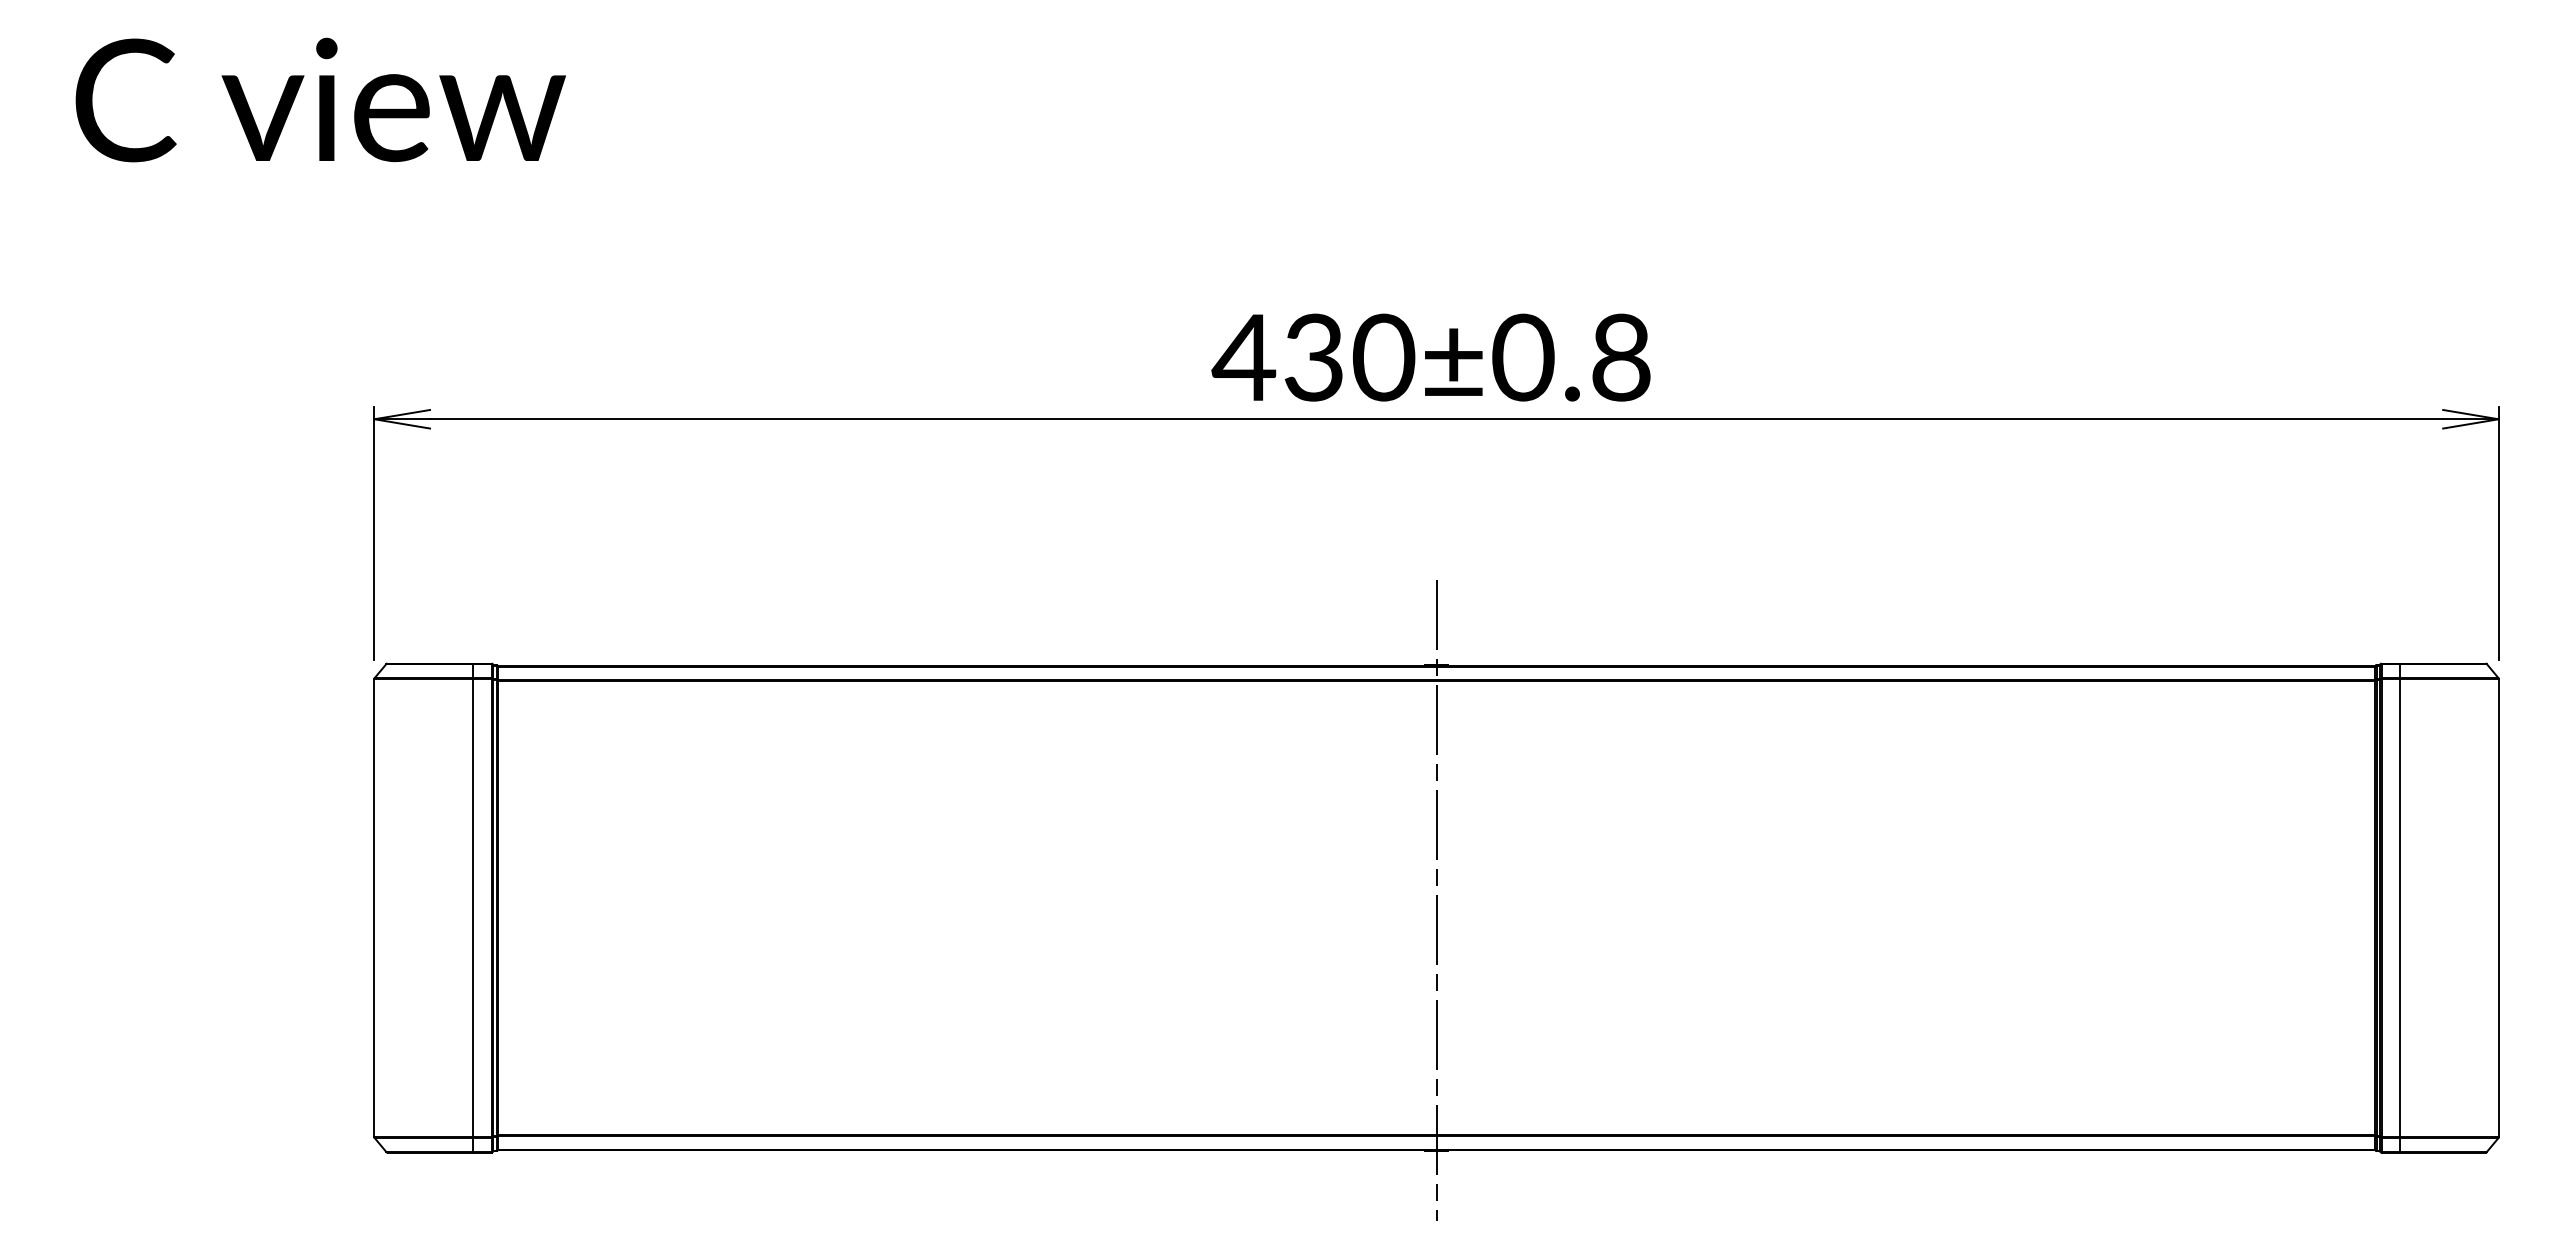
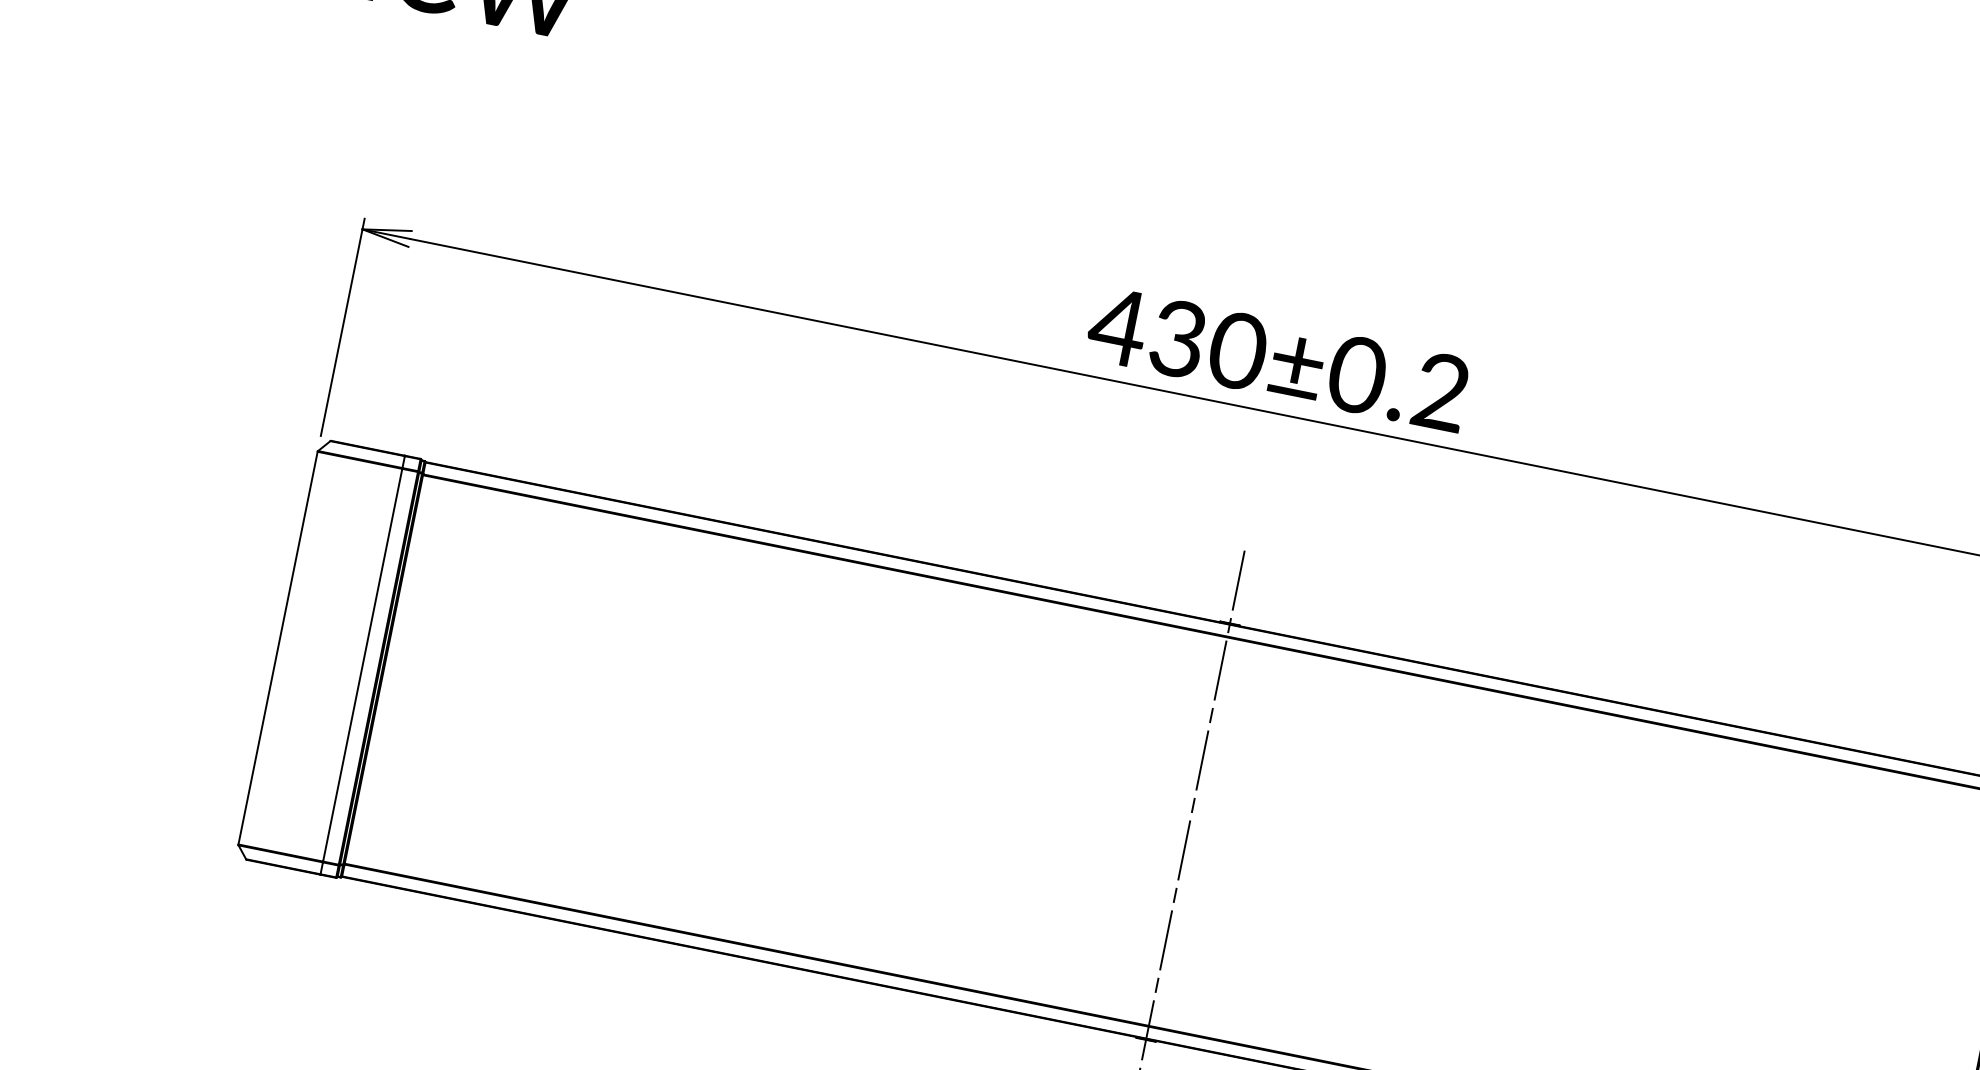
text: (1621, 357) -> (1441, 391), 430±0.8 -> 430±0.2

